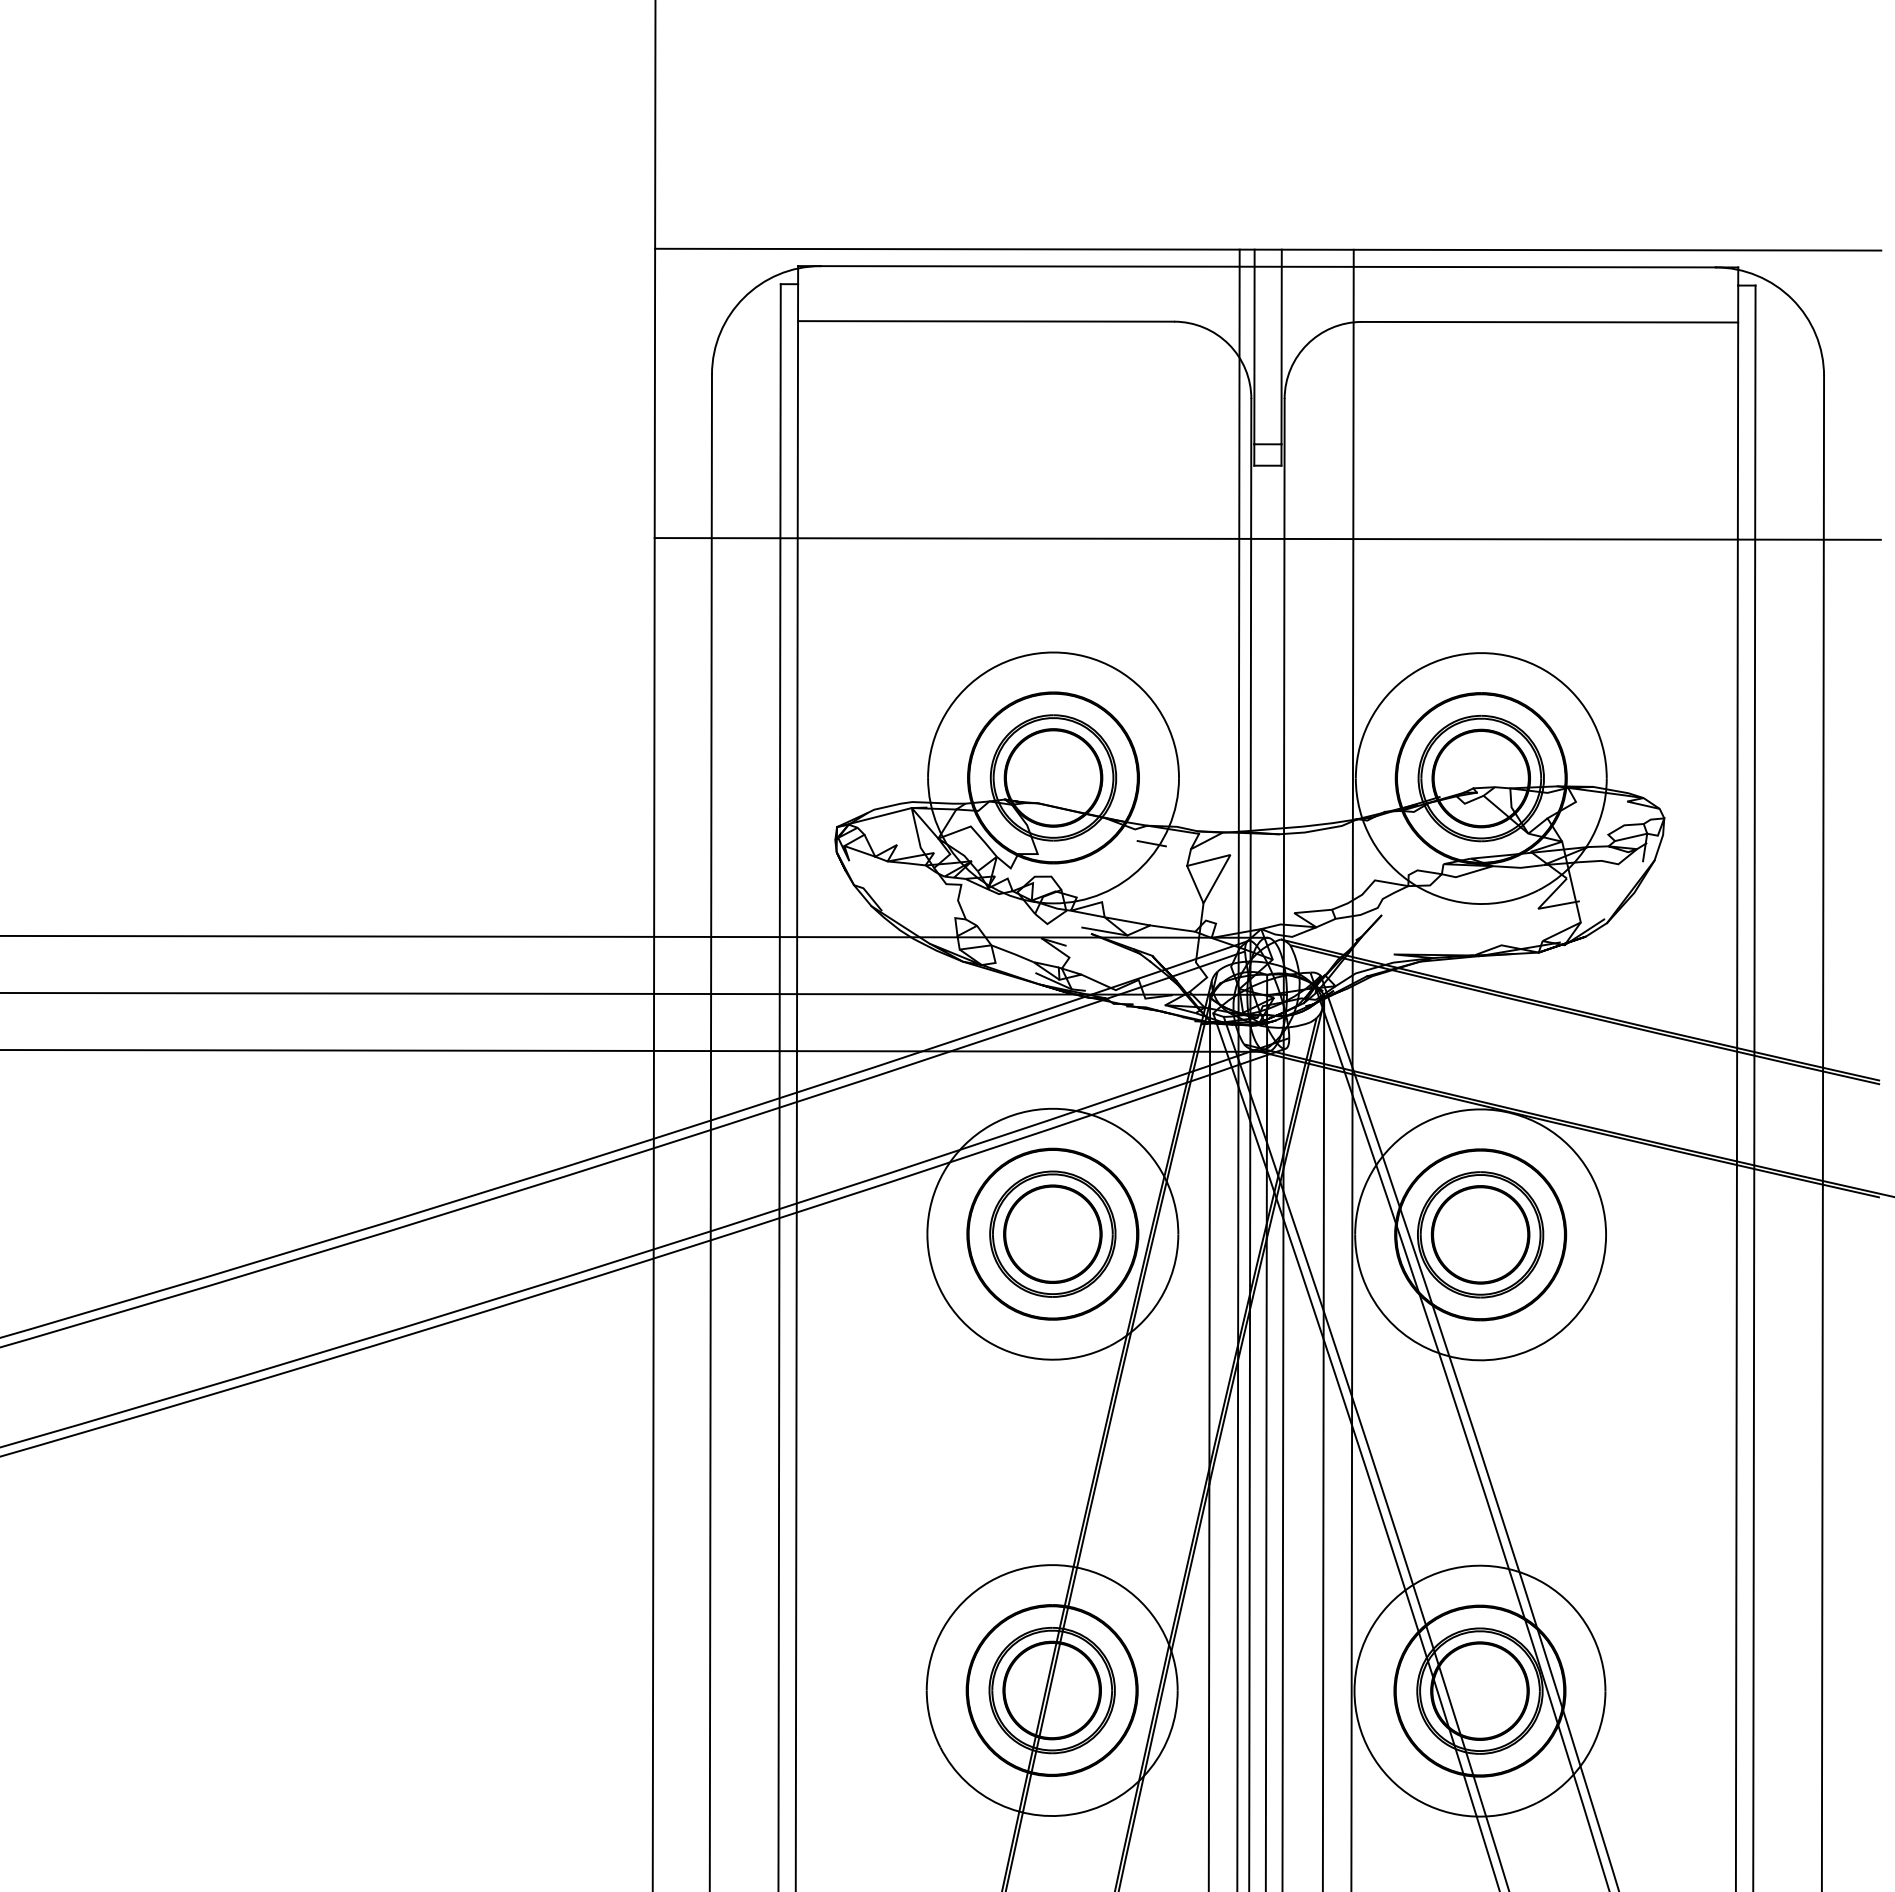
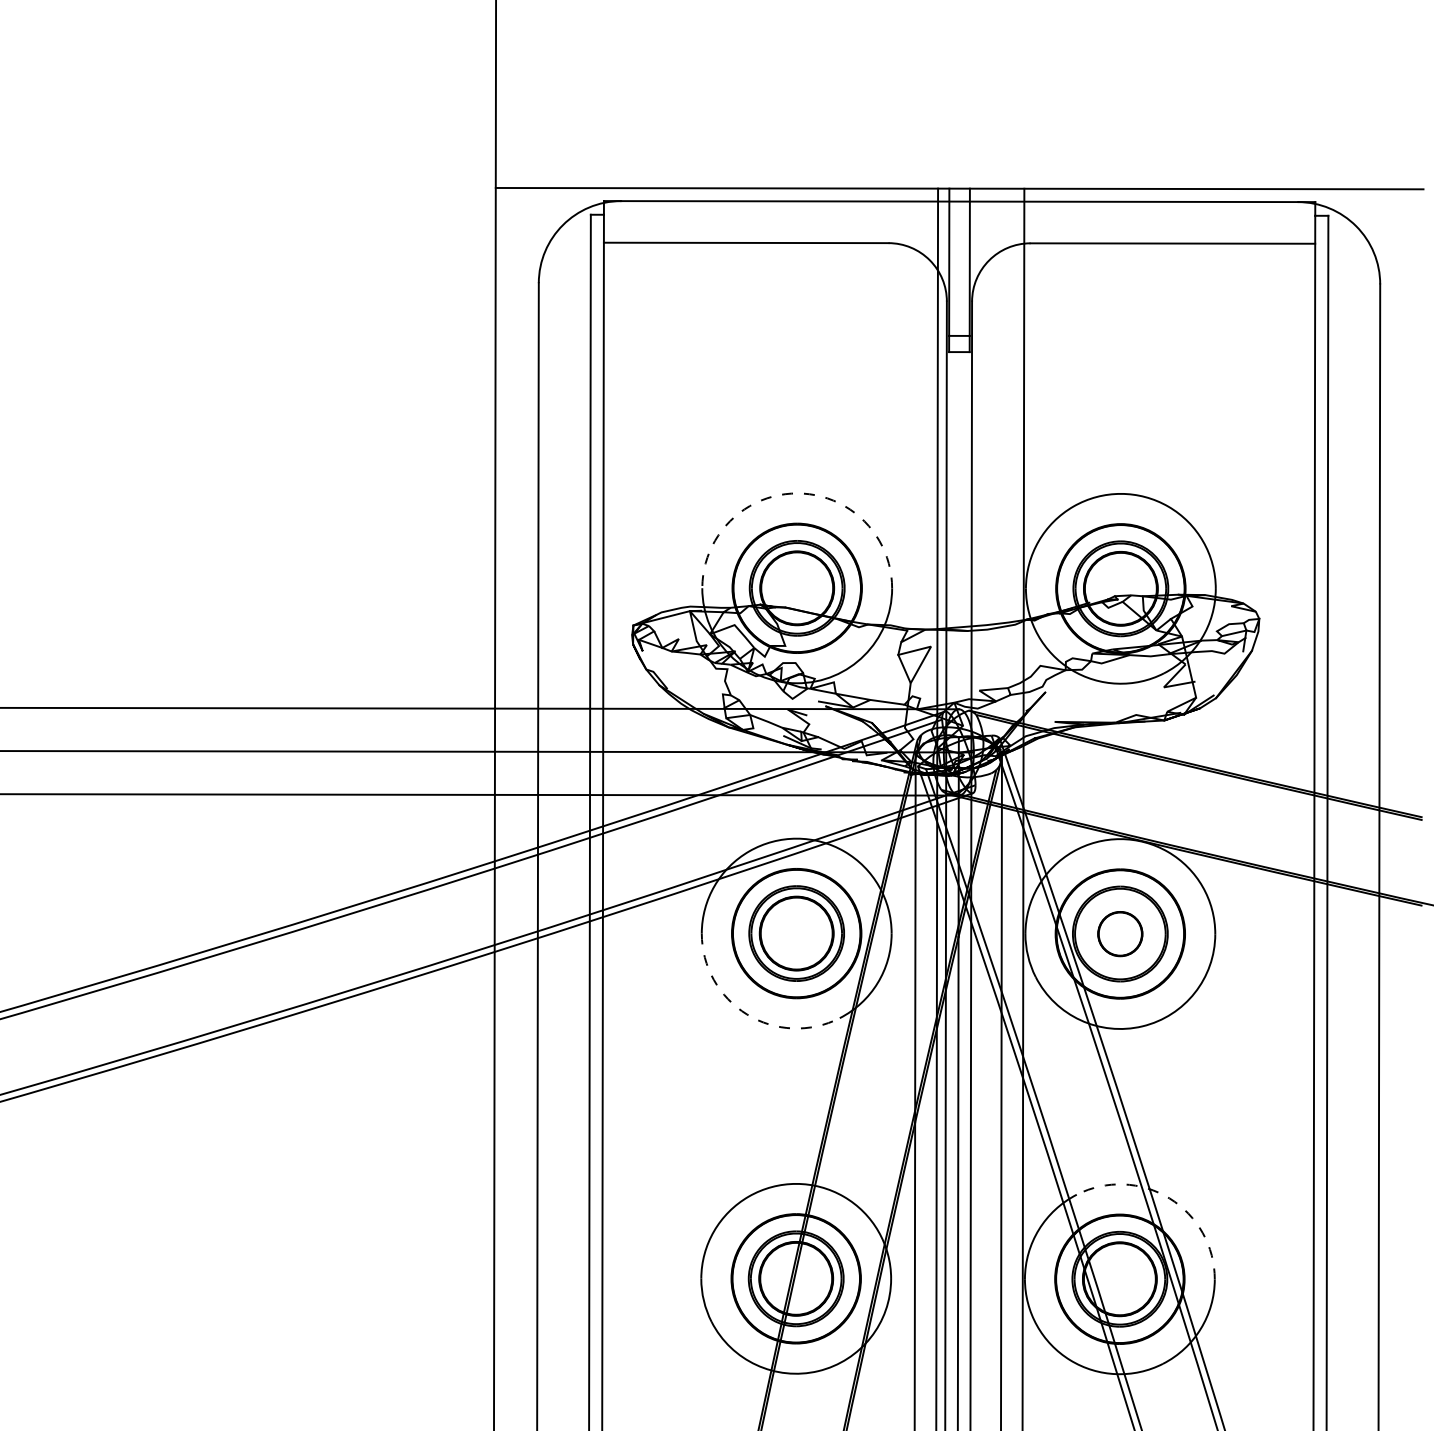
line: (1267, 538) -> (959, 407), removed
arc: (1053, 652) -> (797, 493), solid -> dashed
line: (1151, 843) -> (871, 637), removed
part: (1480, 1234) -> (1120, 933), size x0.6
arc: (987, 1341) -> (747, 1014), solid -> dashed
arc: (1545, 1584) -> (1169, 1198), solid -> dashed

